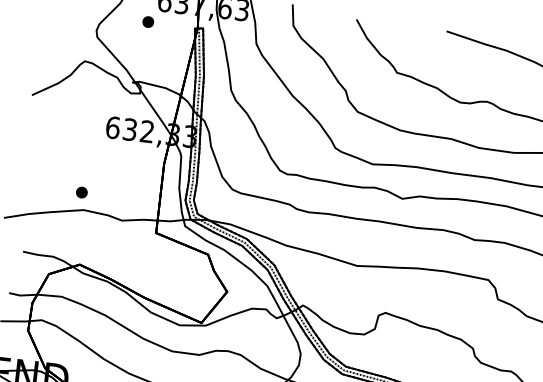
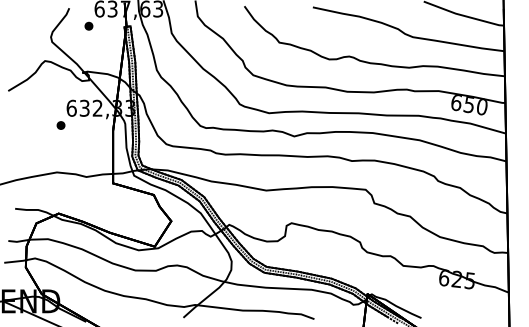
part: (81, 192) -> (60, 125), moved

